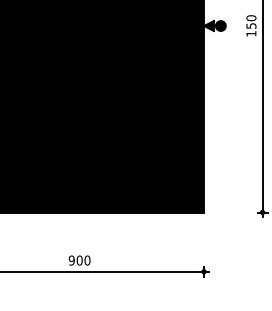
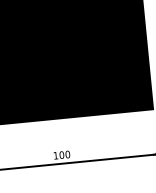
text: (71, 260) -> (55, 155), 900 -> 100

